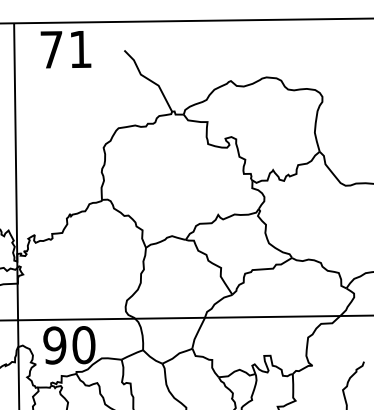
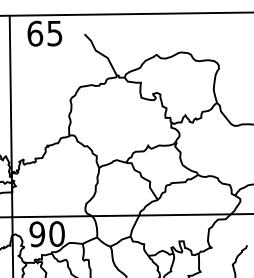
text: (65, 49) -> (44, 33), 71 -> 65

